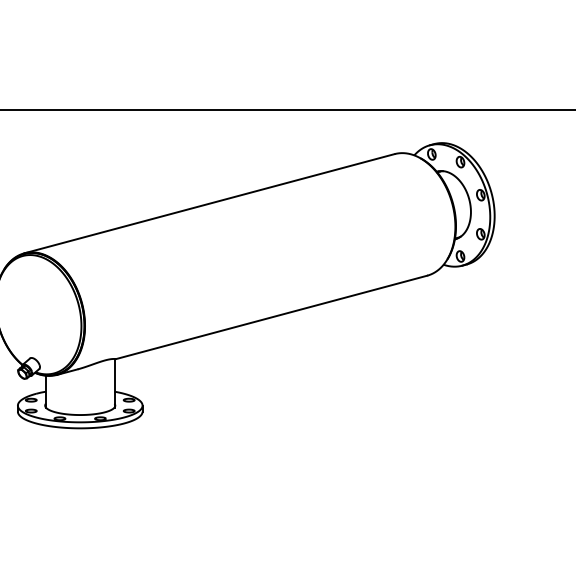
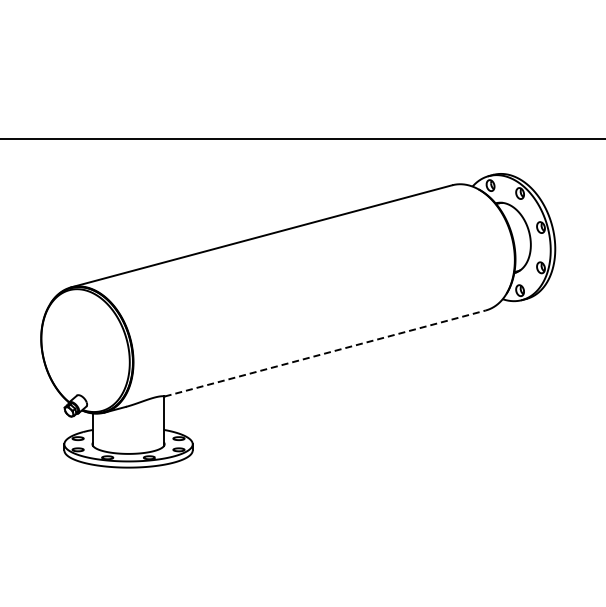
line: (271, 317) -> (325, 353), solid -> dashed

